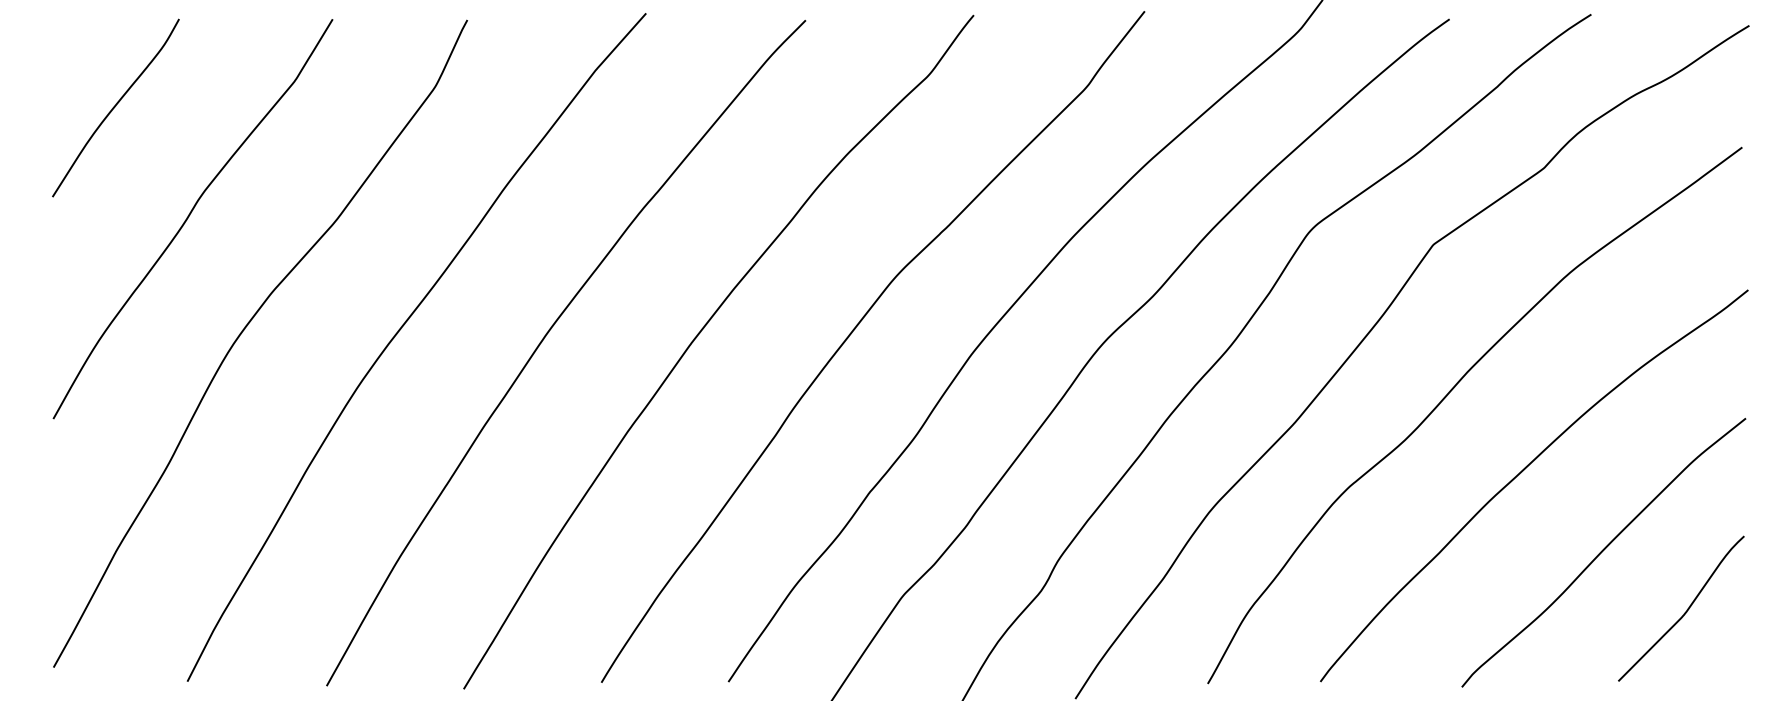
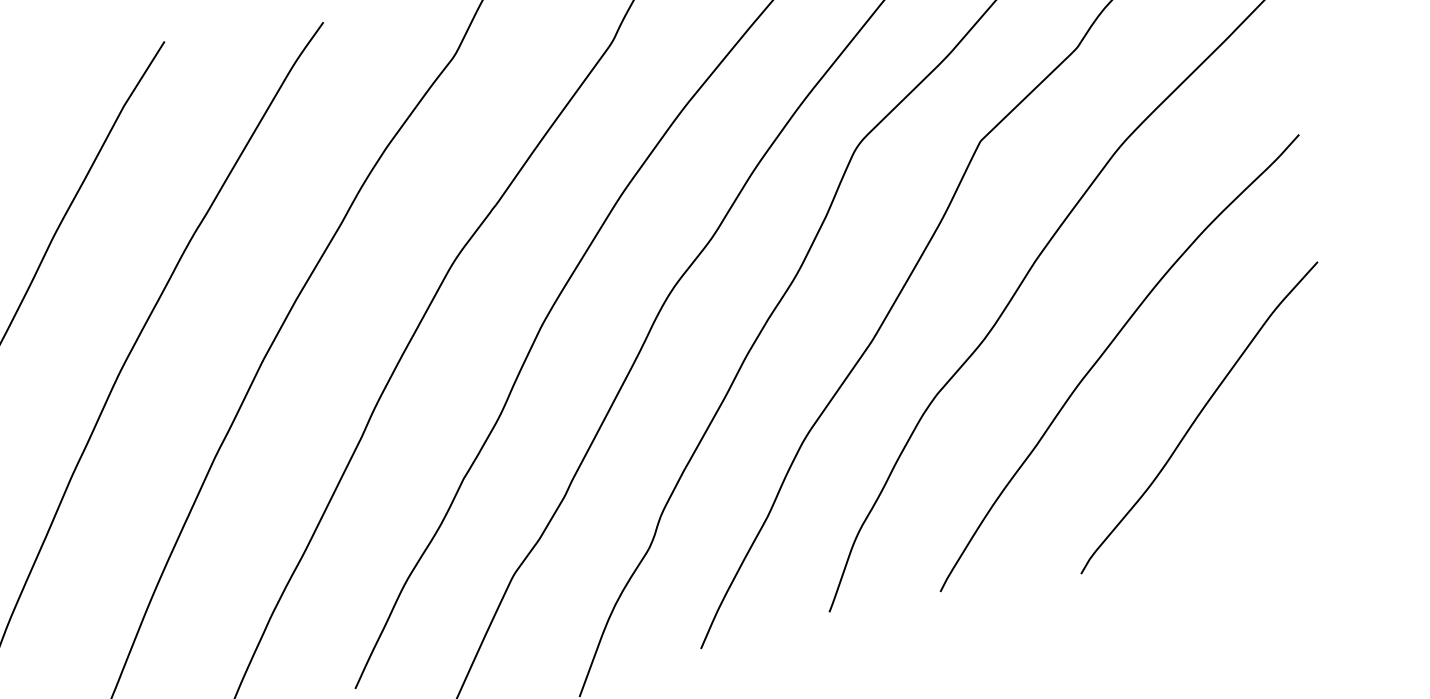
curve: (1685, 611) -> (1289, 462), removed

